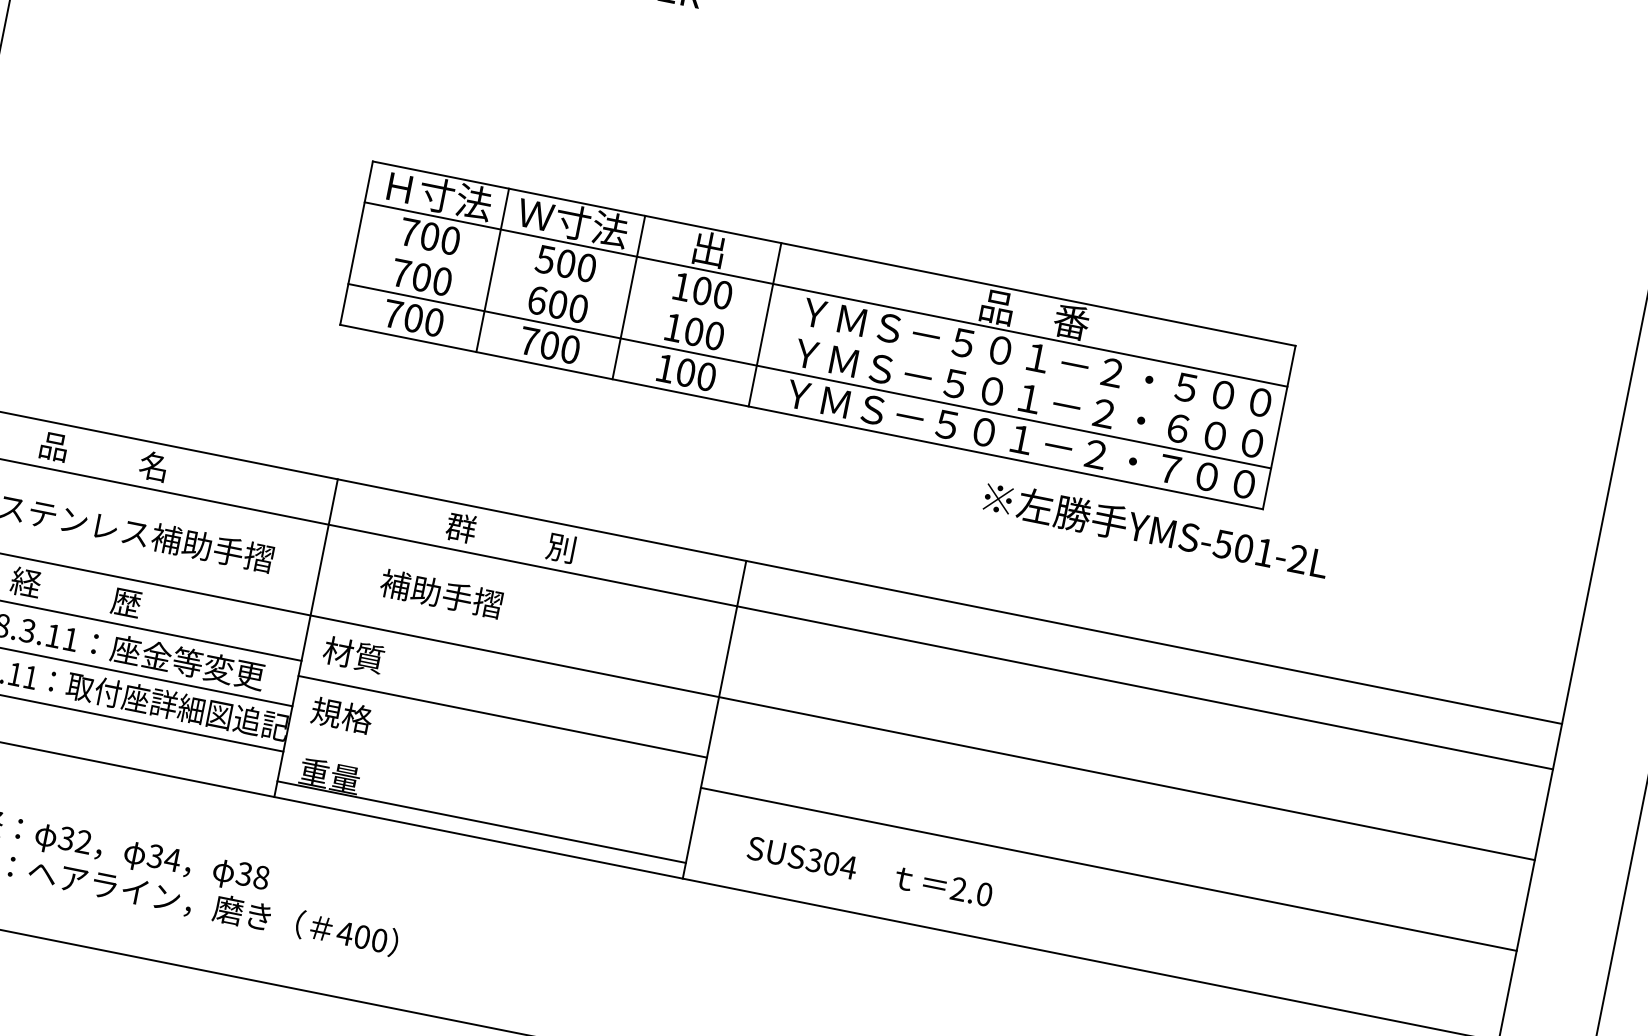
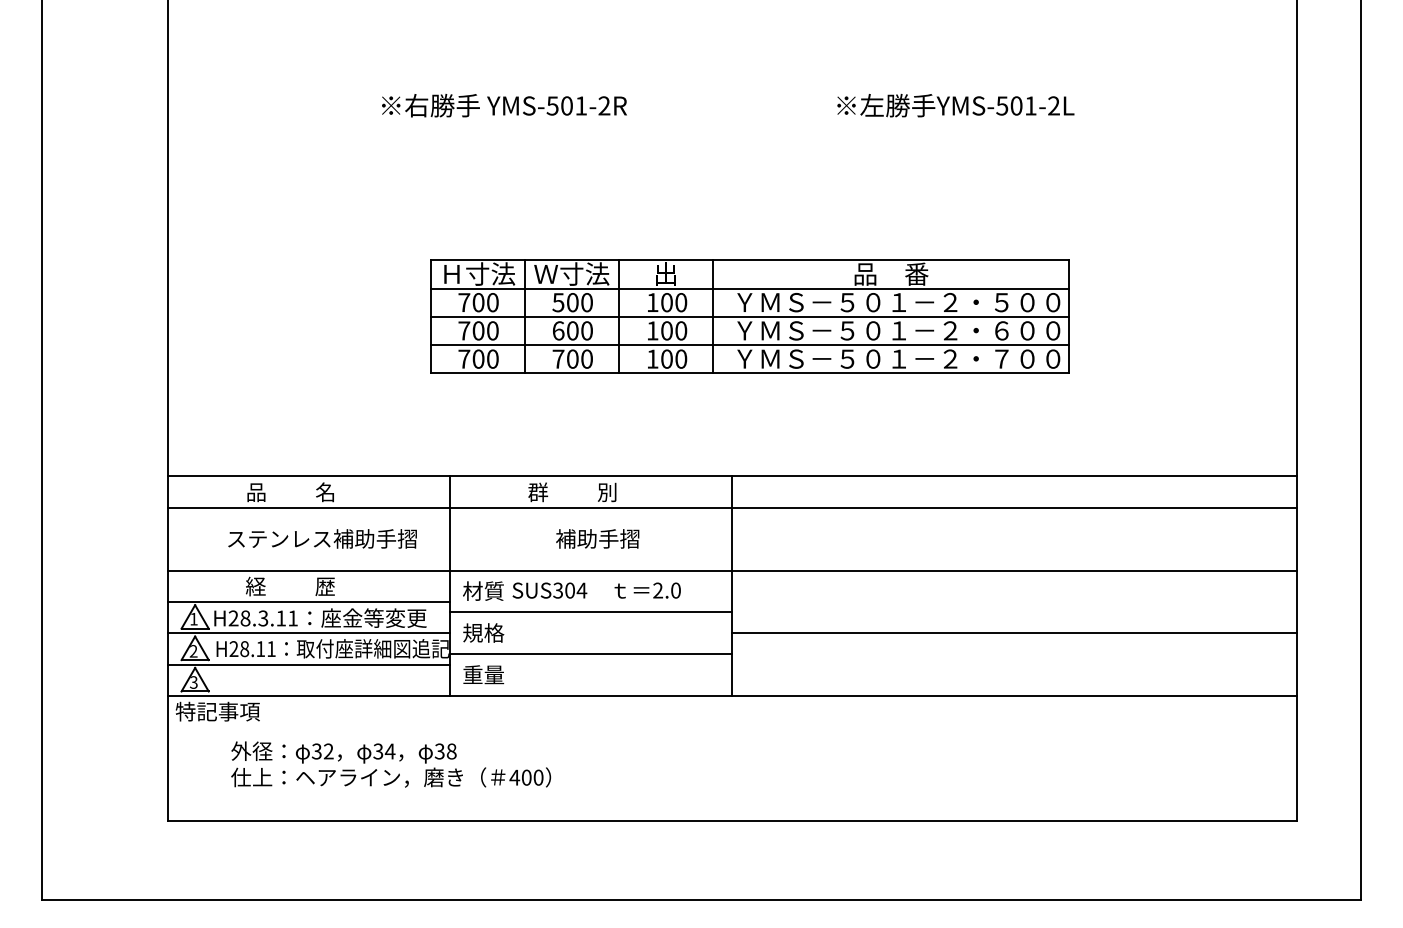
line: (817, 334) -> (749, 316), added
text: (1155, 530) -> (955, 105), moved
text: (441, 593) -> (597, 538), moved
line: (481, 822) -> (590, 654), moved
text: (869, 871) -> (596, 590), moved

